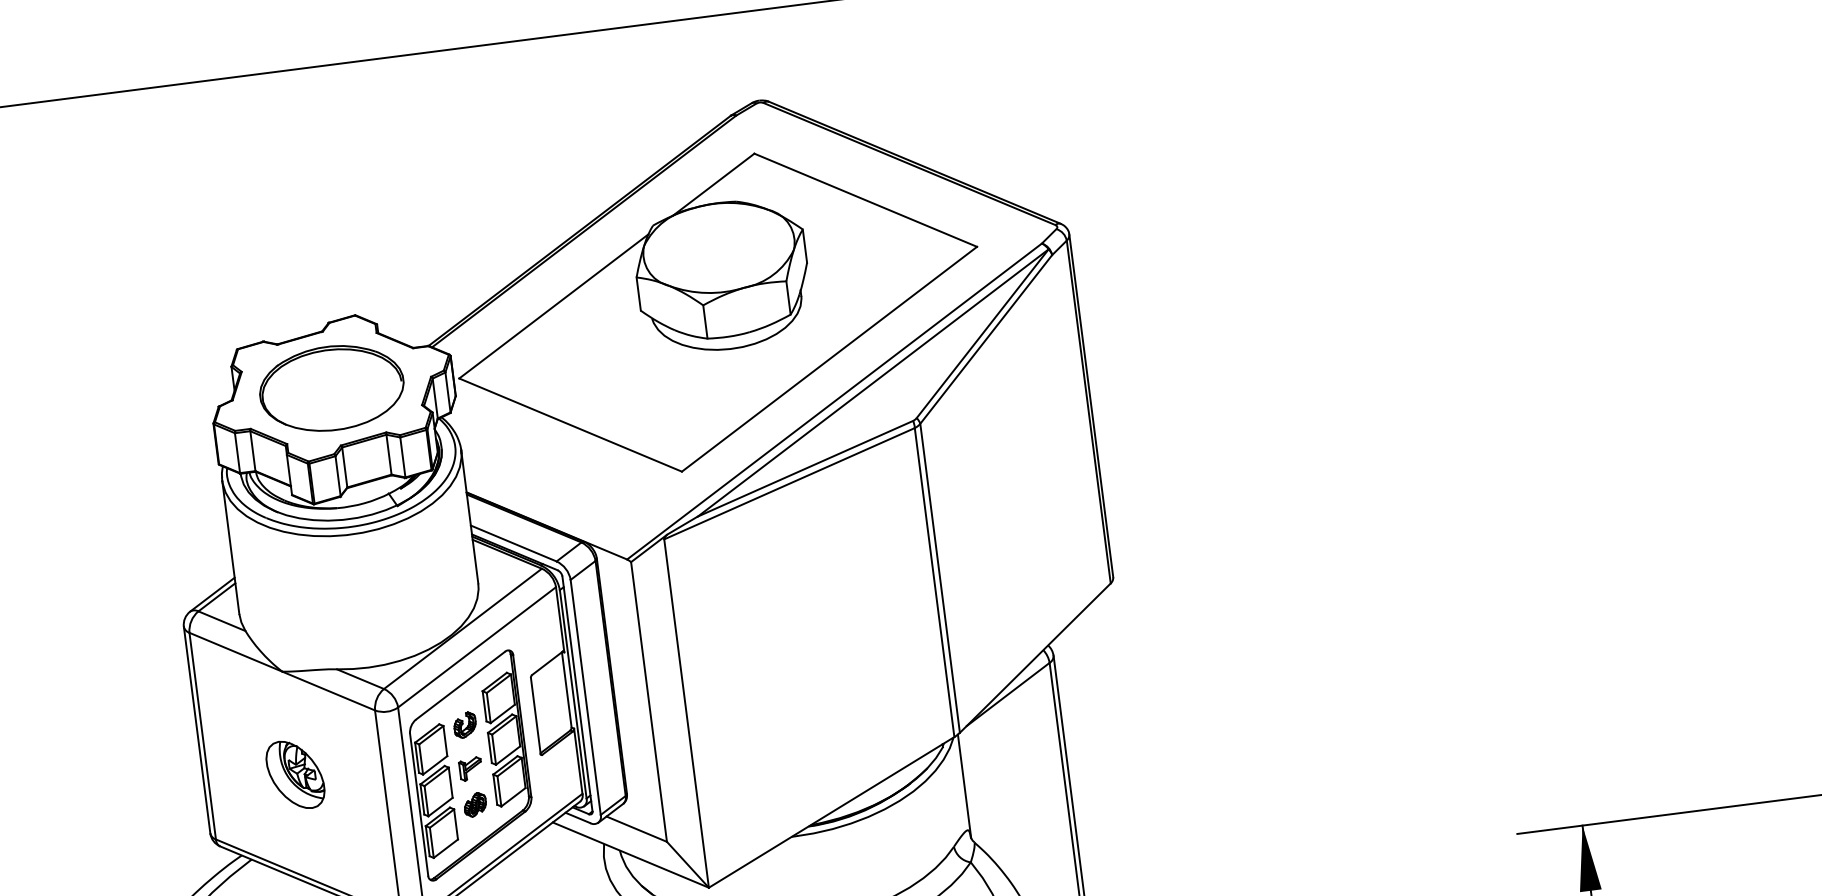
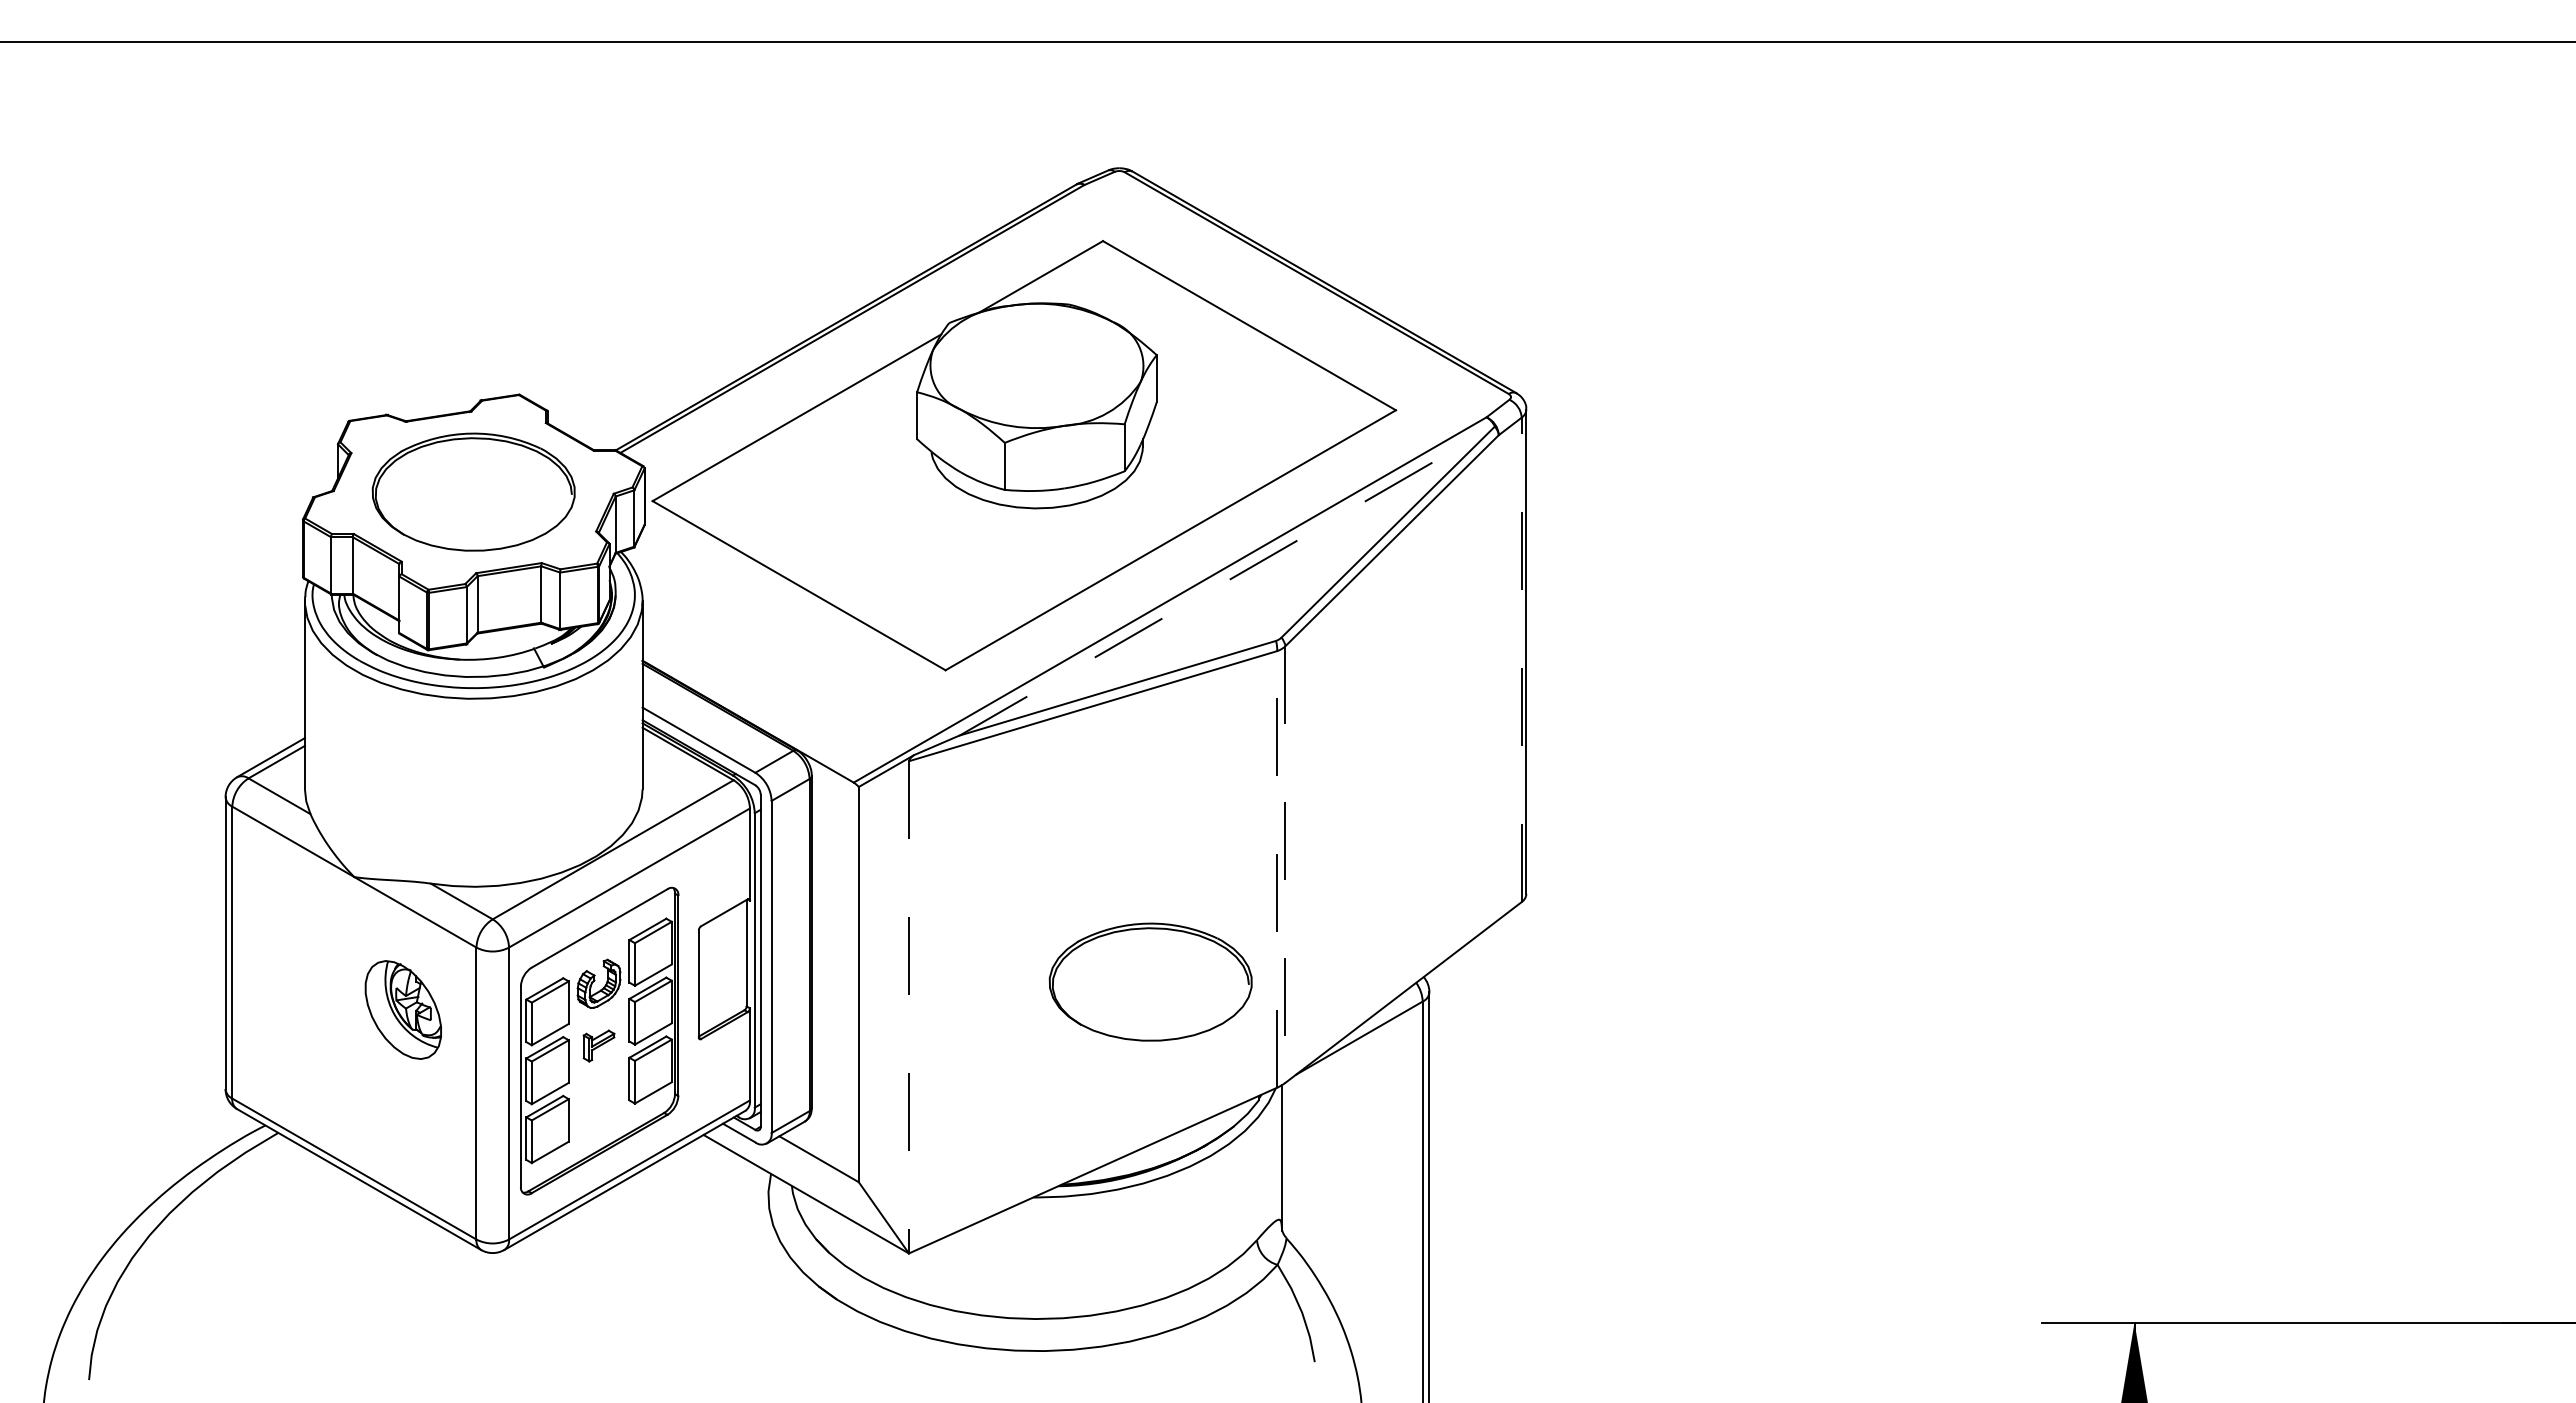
line: (873, 383) -> (1227, 581), solid -> dashed
line: (1088, 411) -> (1521, 659), solid -> dashed
line: (940, 579) -> (1285, 865), solid -> dashed
line: (934, 581) -> (1277, 868), solid -> dashed
part: (855, 673) -> (1150, 981), added
line: (686, 713) -> (908, 1007), solid -> dashed
part: (464, 724) -> (598, 983), size x1.4
part: (294, 774) -> (402, 1009), moved
part: (474, 804) -> (598, 1096), removed

